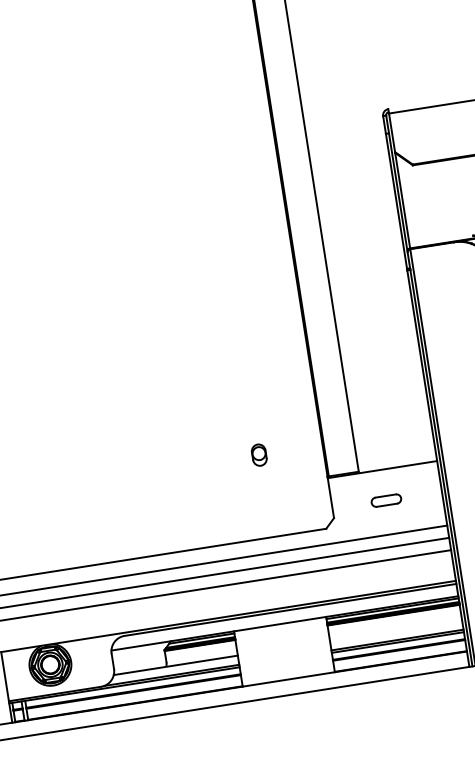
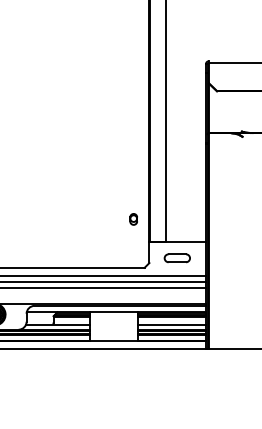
part: (258, 455) -> (133, 219), moved
part: (385, 501) -> (176, 258), size x1.67
line: (395, 630) -> (171, 324), added

